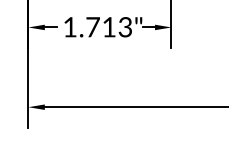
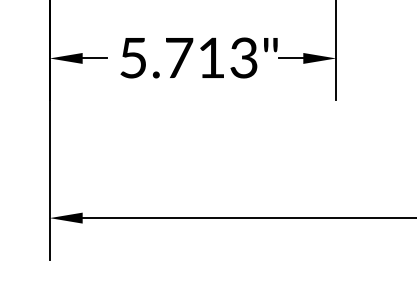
text: (69, 27) -> (132, 58), 1.713" -> 5.713"

